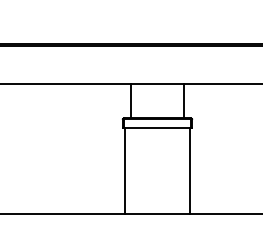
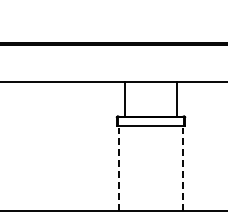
line: (124, 170) -> (118, 167), solid -> dashed
line: (190, 170) -> (183, 167), solid -> dashed

